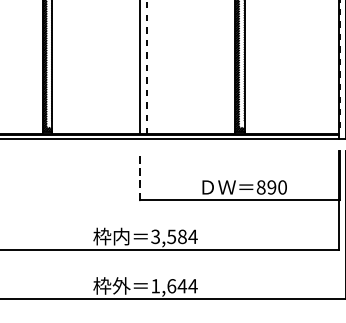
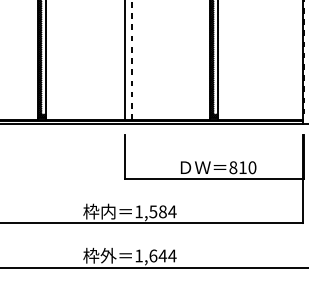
line: (139, 174) -> (124, 156), dashed -> solid
text: (271, 187) -> (242, 167), 890 -> 810
text: (155, 236) -> (138, 211), 3,584 -> 1,584

